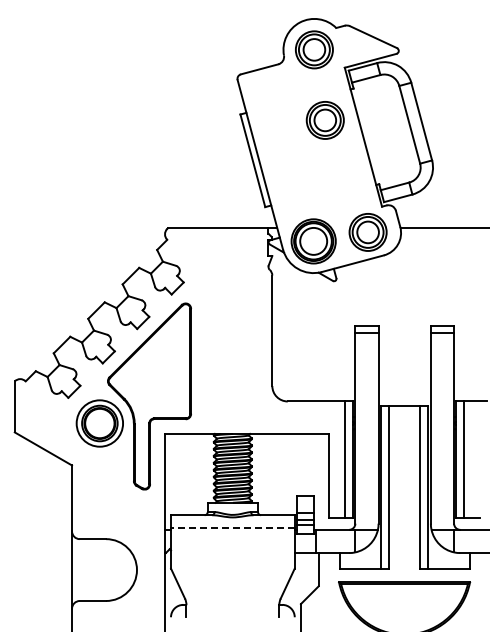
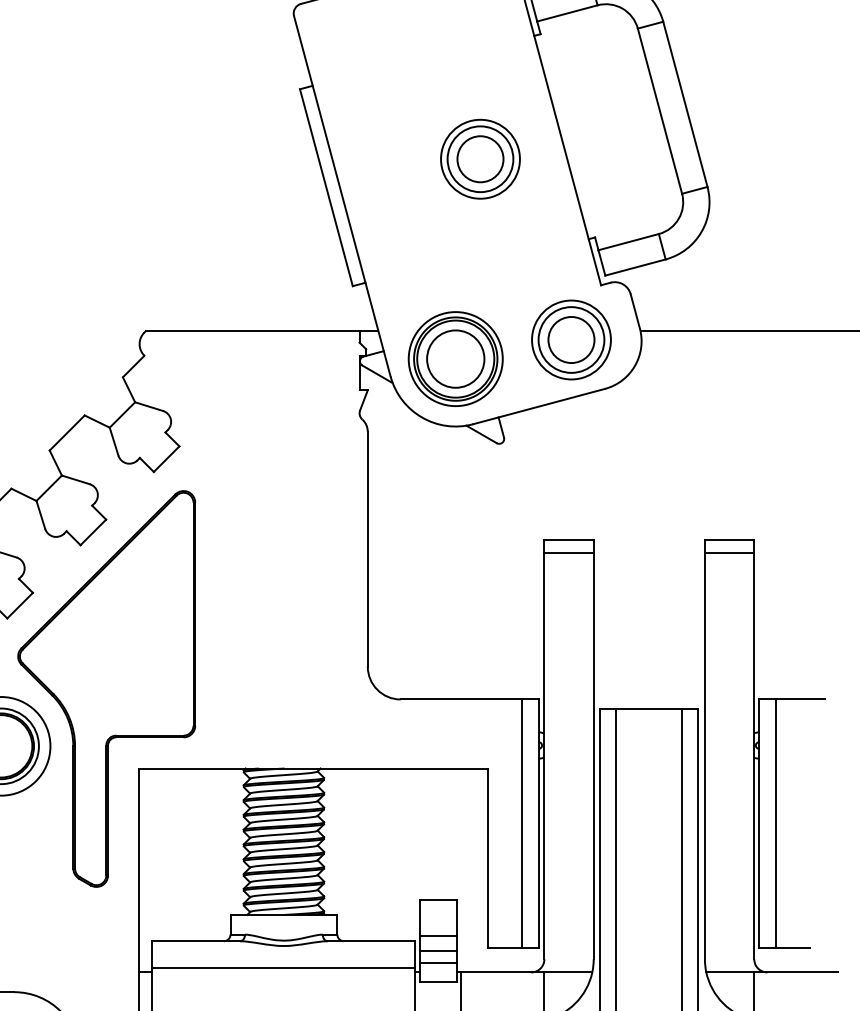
part: (324, 120) -> (478, 159), moved
line: (232, 527) -> (283, 967), dashed -> solid

